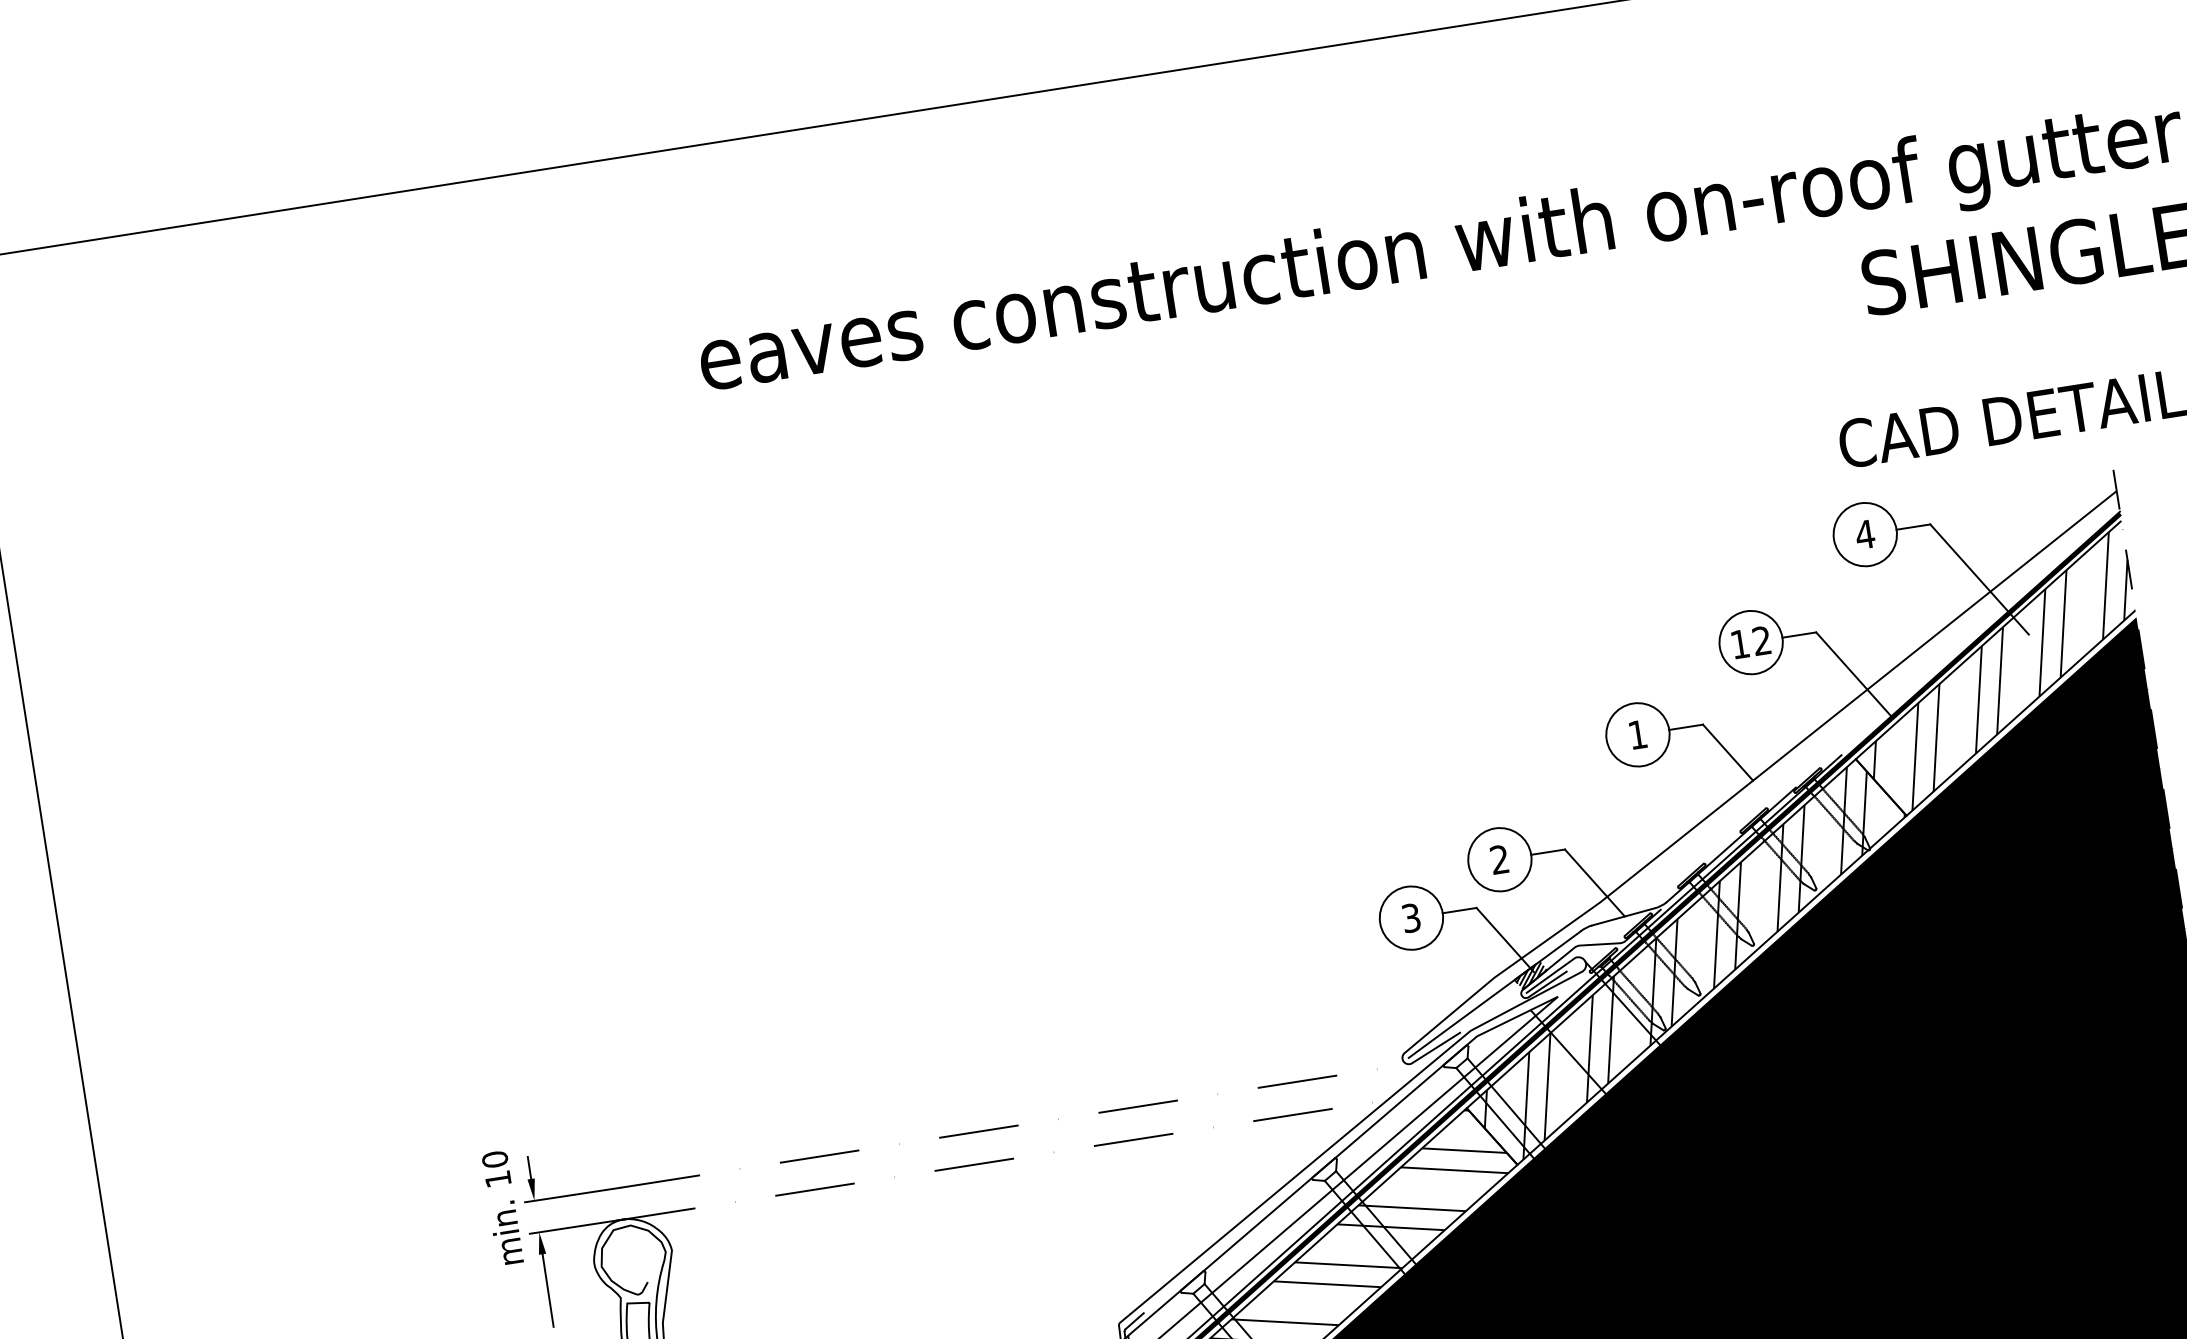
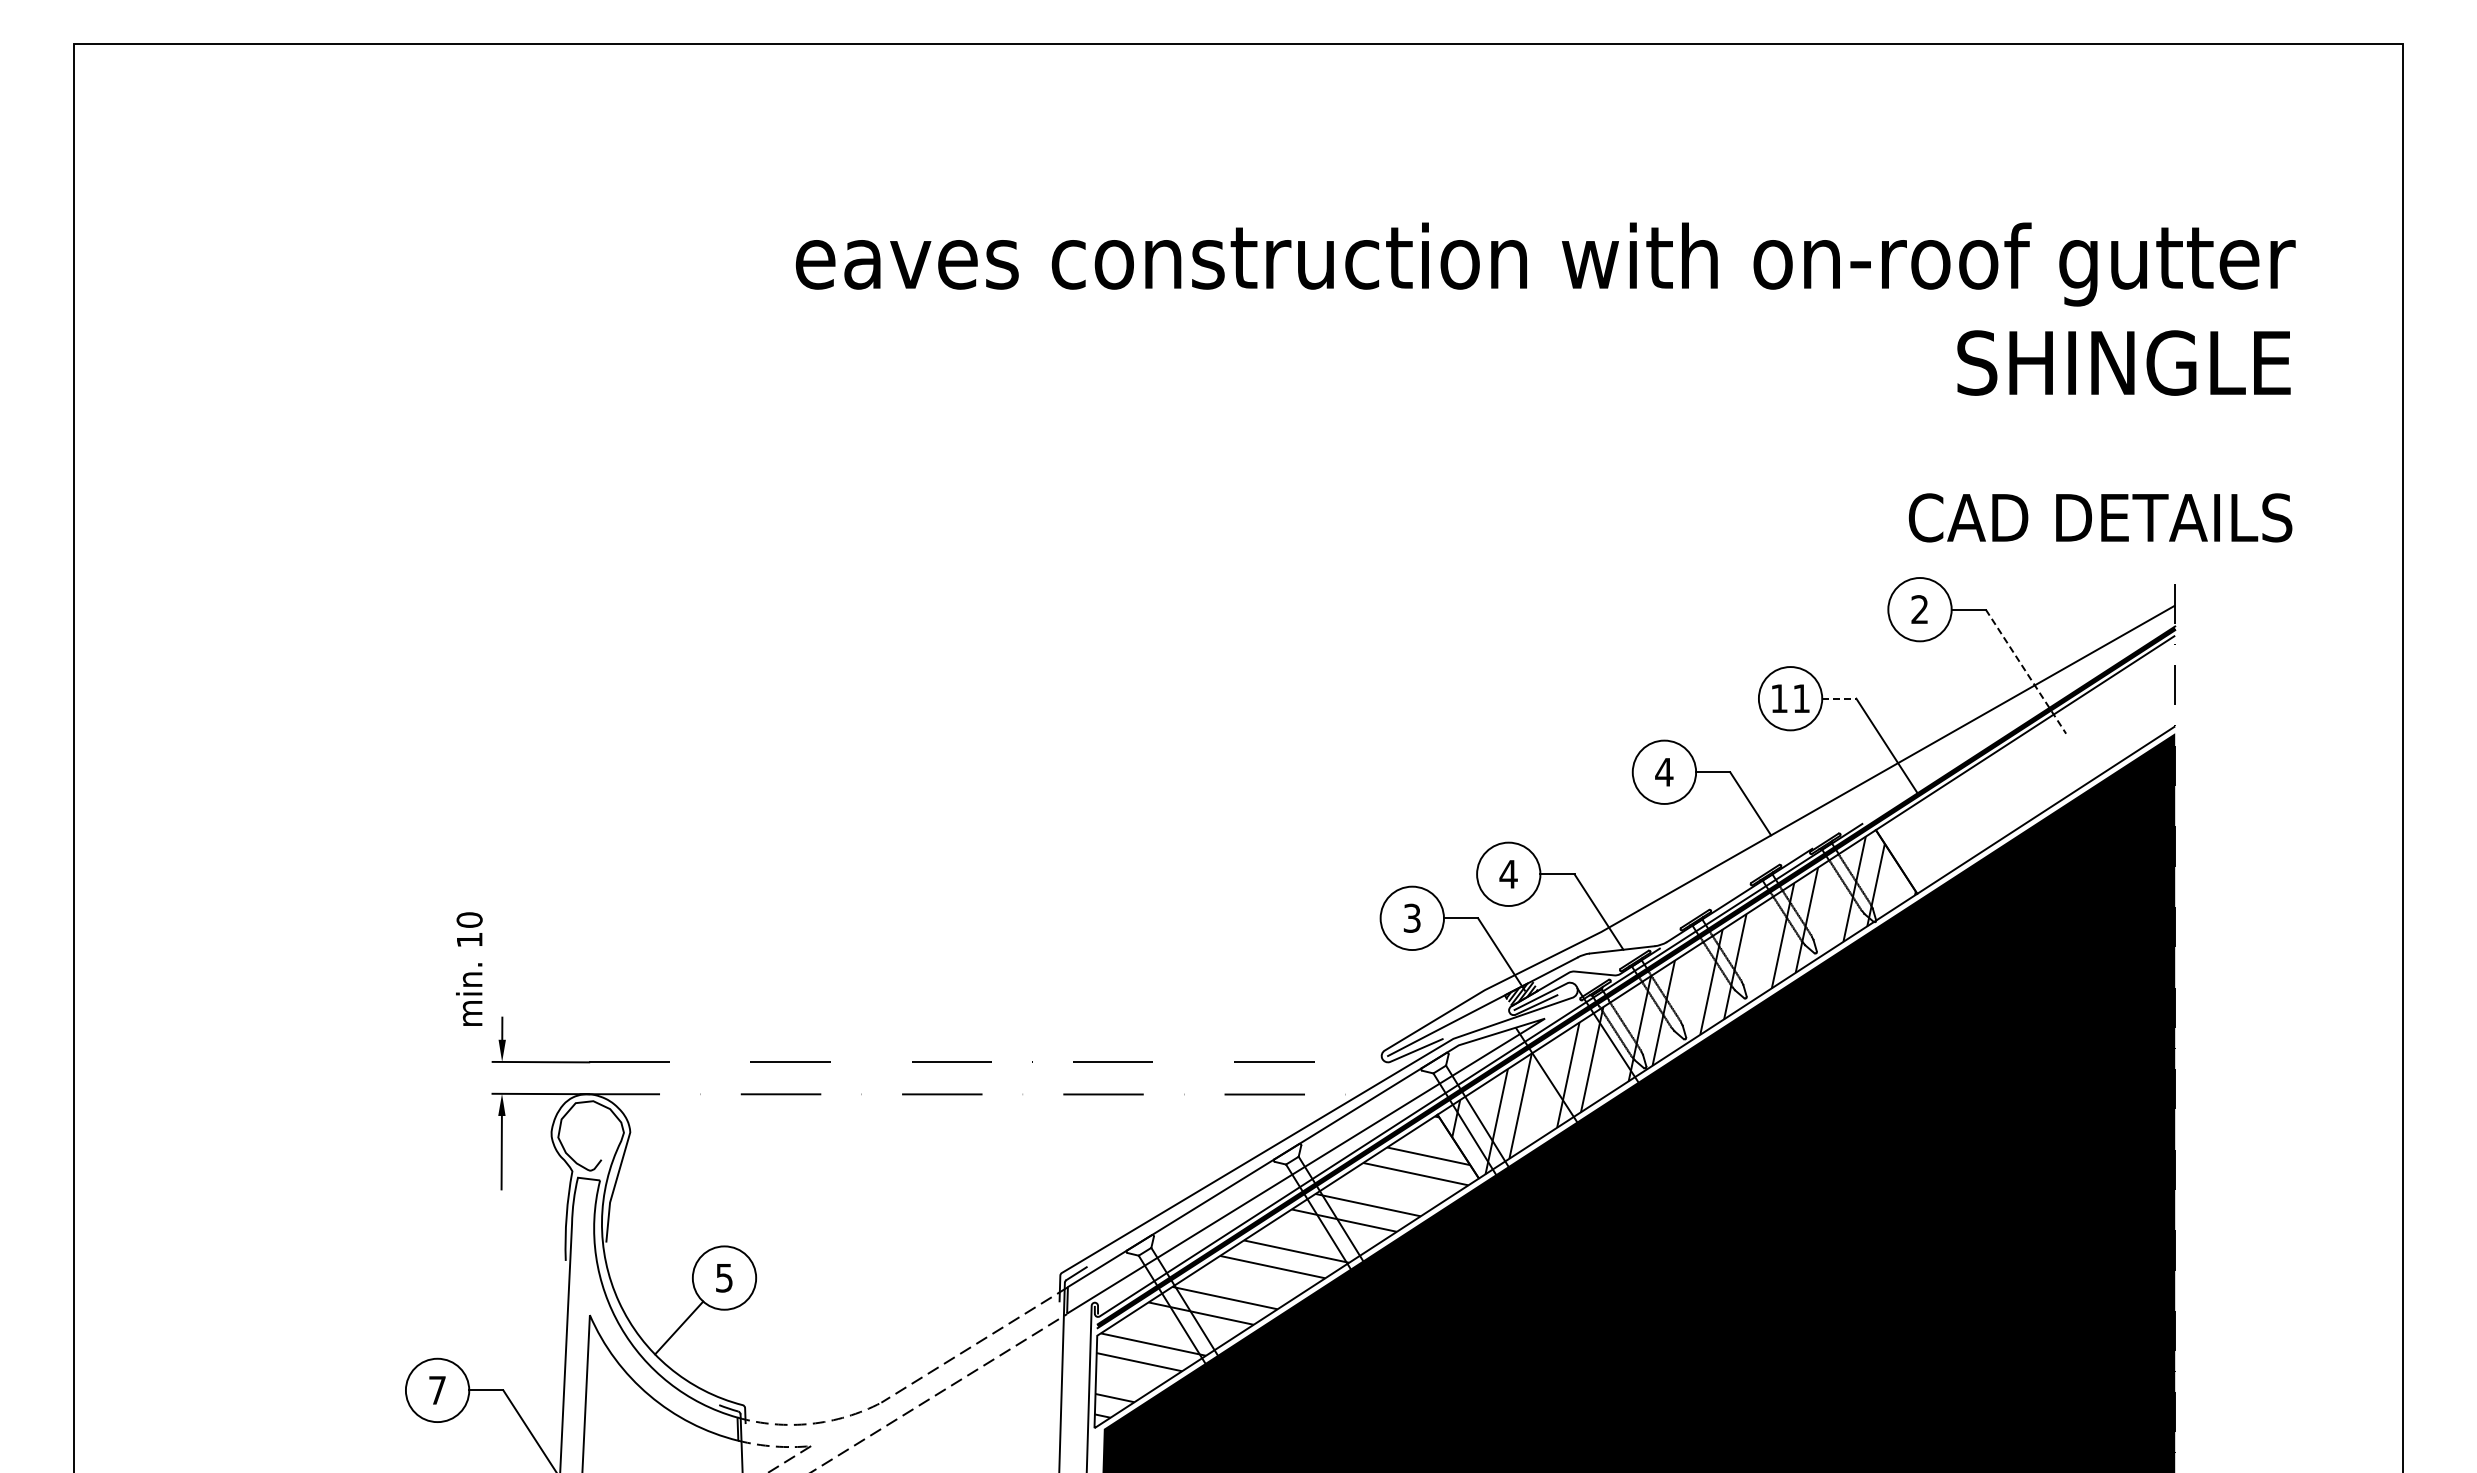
text: (1864, 534) -> (1919, 609), 4 -> 2
line: (1979, 579) -> (2025, 671), solid -> dashed
line: (1799, 634) -> (1839, 698), solid -> dashed
text: (1761, 640) -> (1801, 698), 12 -> 11
hatch: (2000, 672) -> (2032, 766), removed
text: (1638, 735) -> (1664, 772), 1 -> 4
text: (1499, 858) -> (1508, 873), 2 -> 4
text: (502, 1207) -> (469, 968), moved

